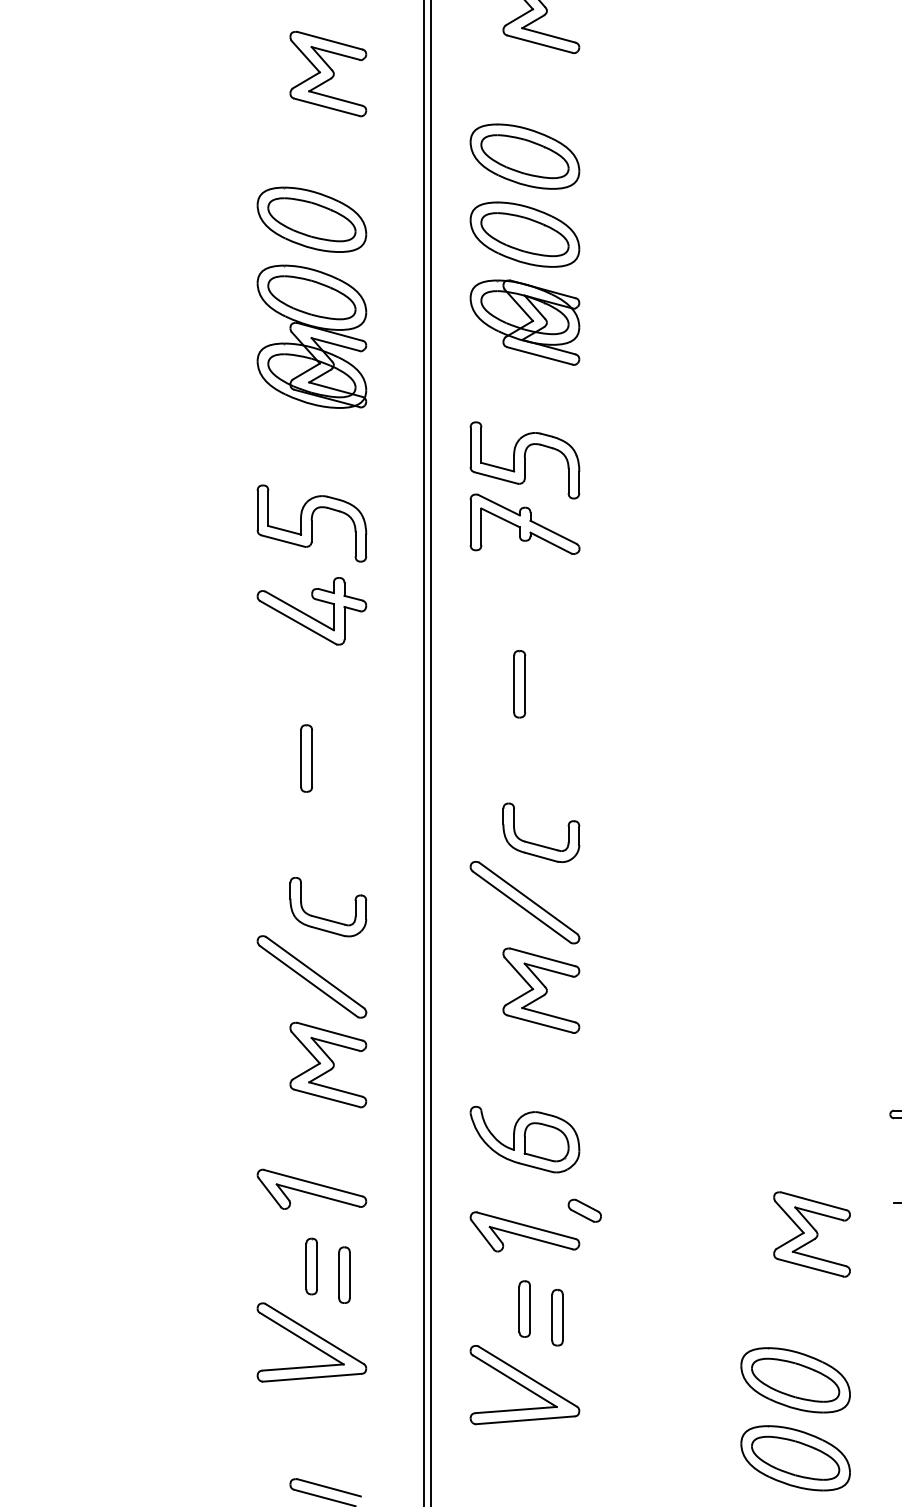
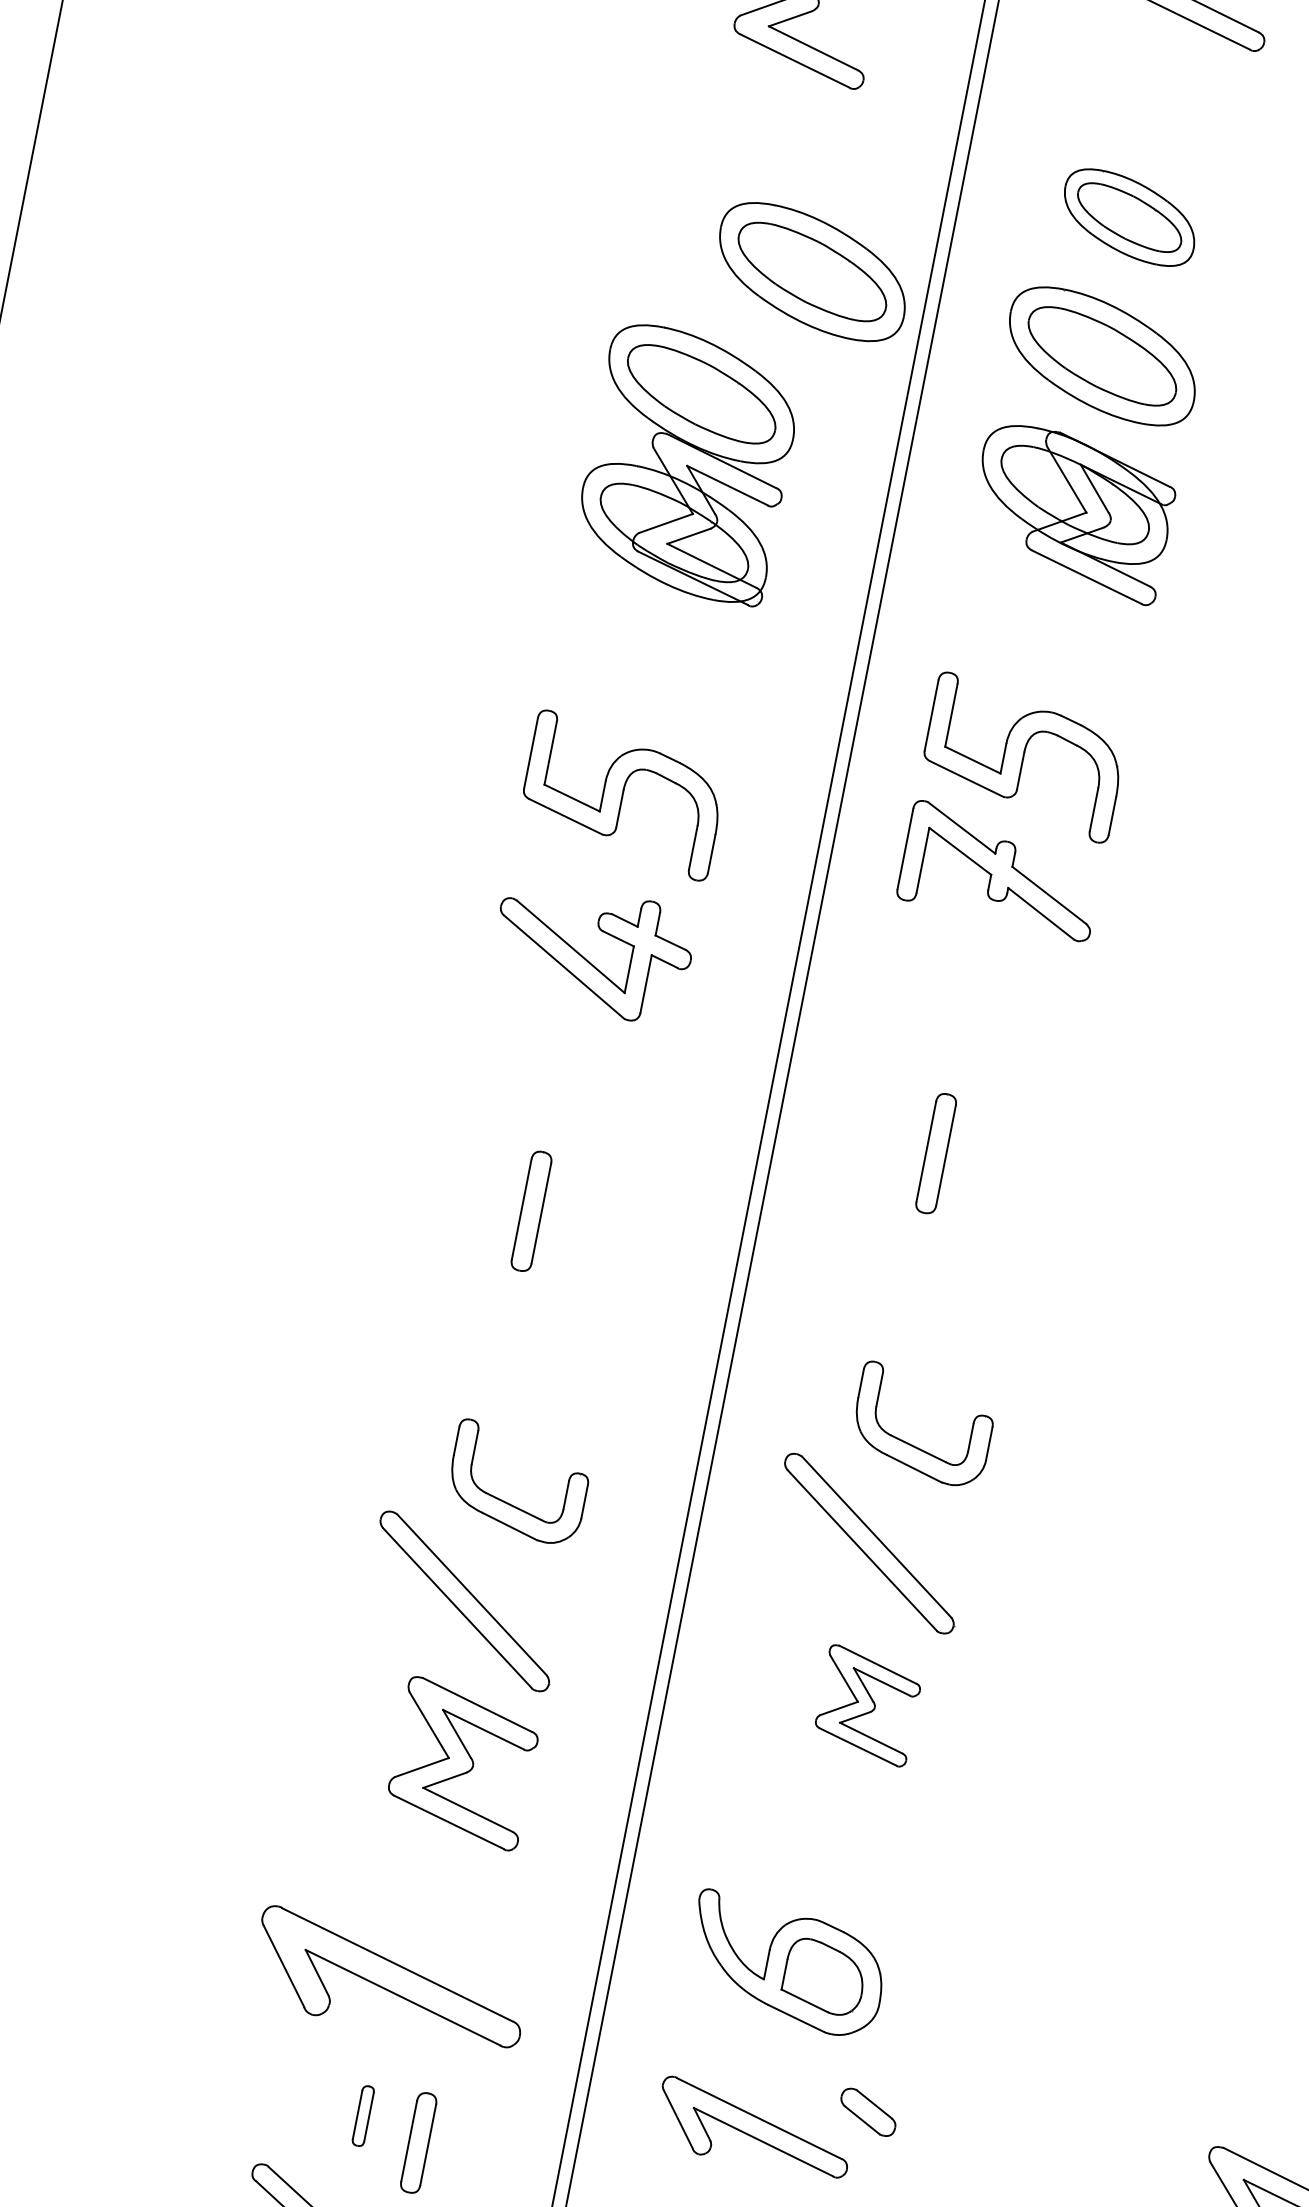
part: (524, 156) -> (1128, 217), size x0.7
part: (311, 219) -> (811, 271), moved
part: (541, 990) -> (868, 1705), size x0.7
part: (311, 1188) -> (390, 1977), size x1.4
part: (311, 1266) -> (363, 2116), size x0.6

